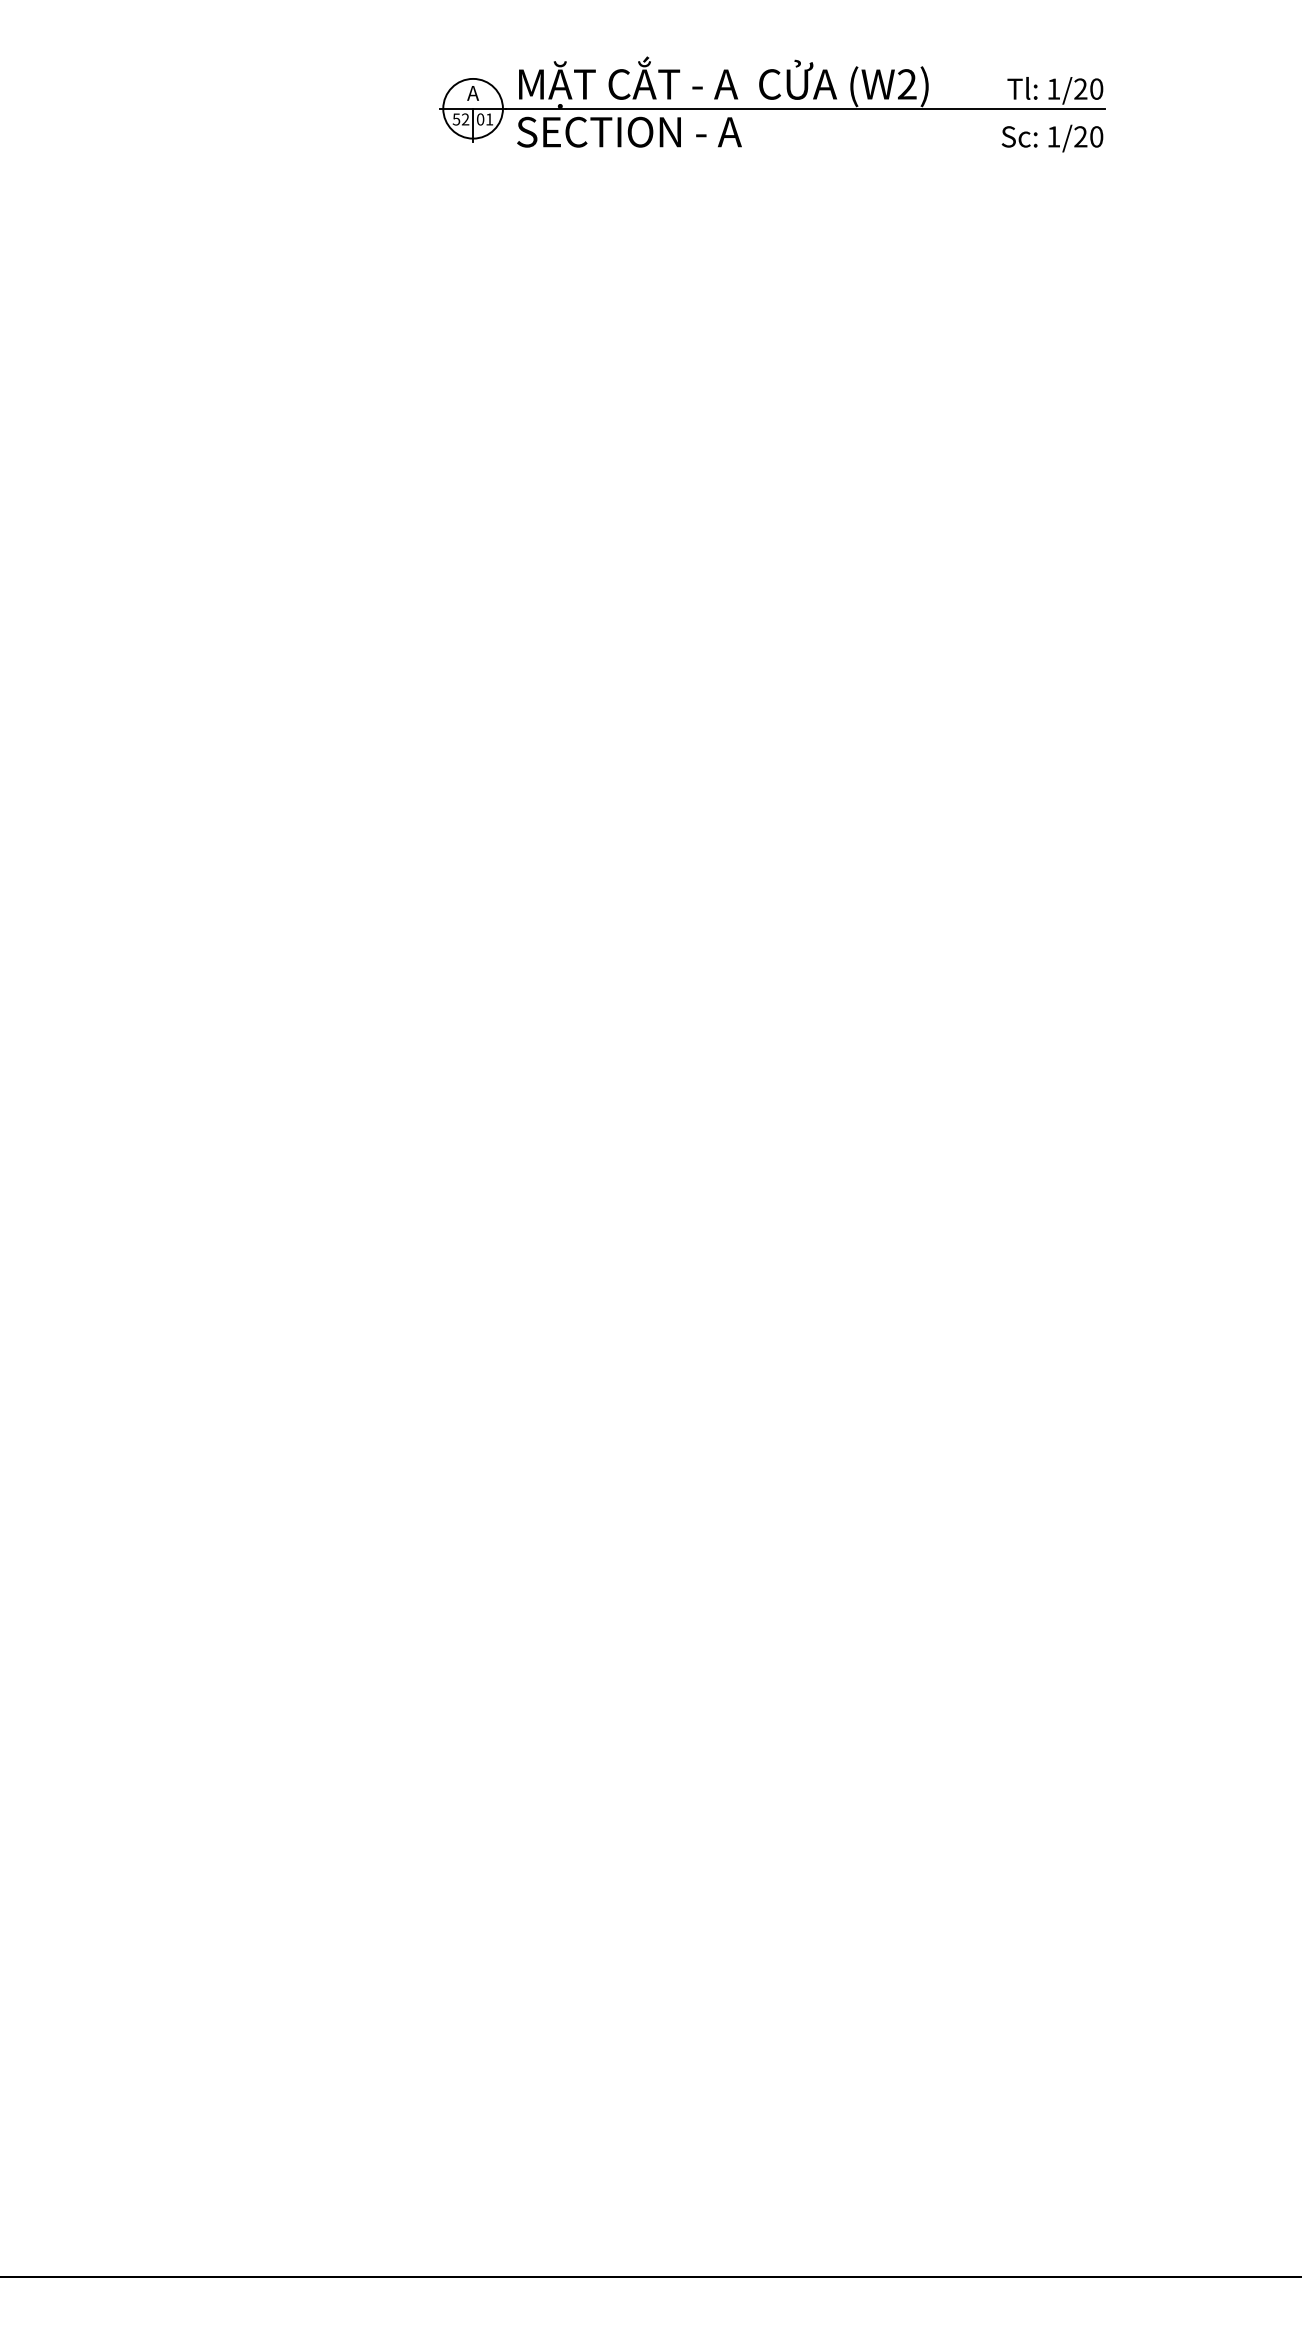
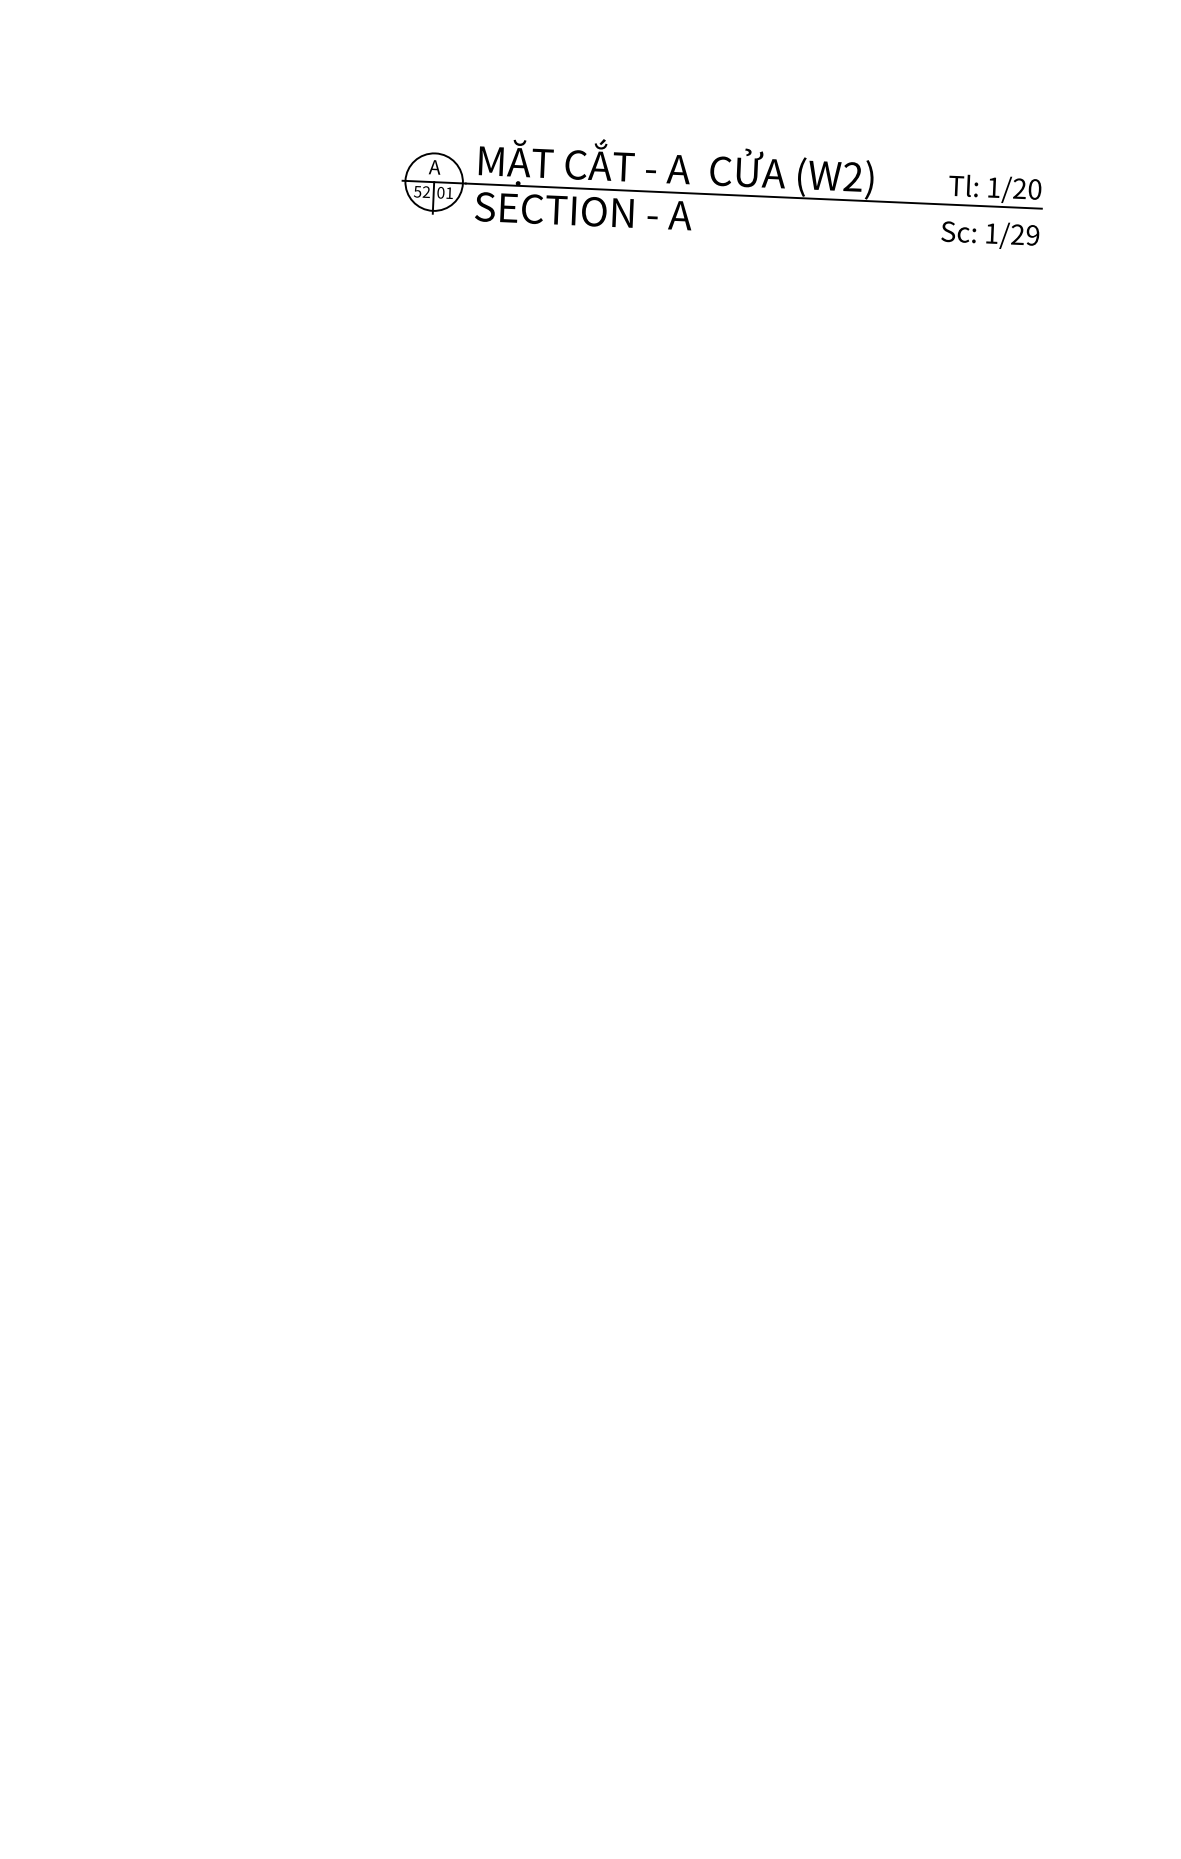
text: (1096, 136) -> (1032, 235), 1/20 -> 1/29

